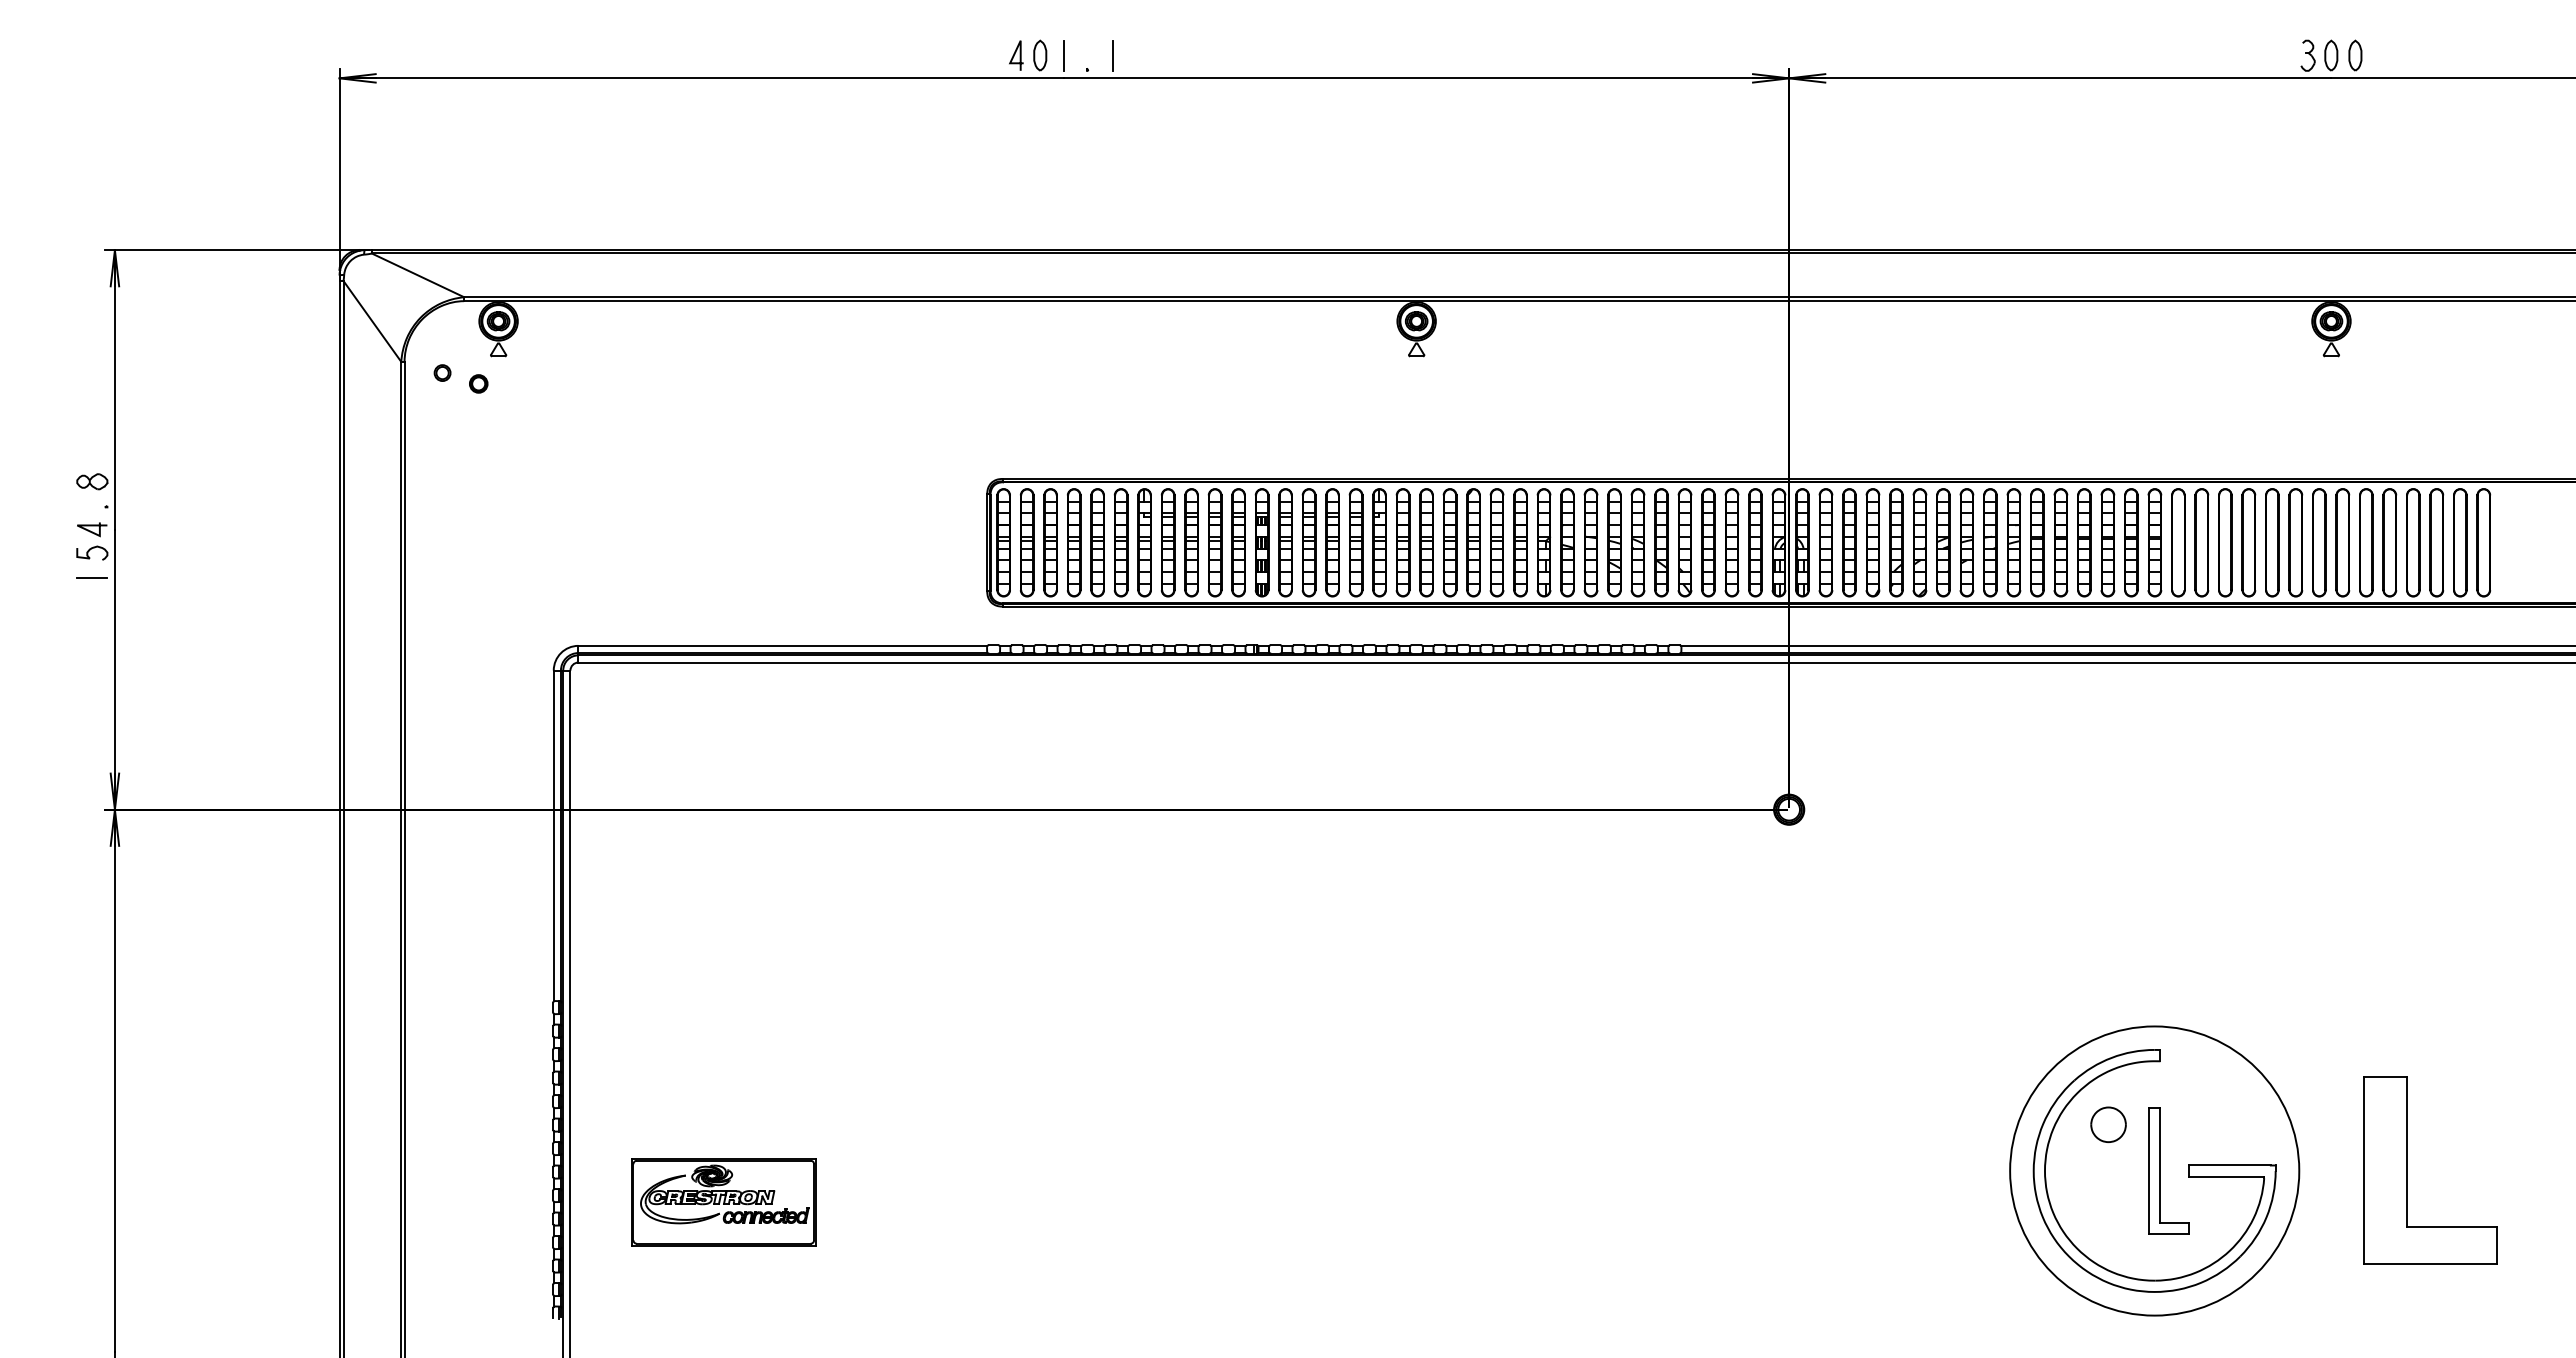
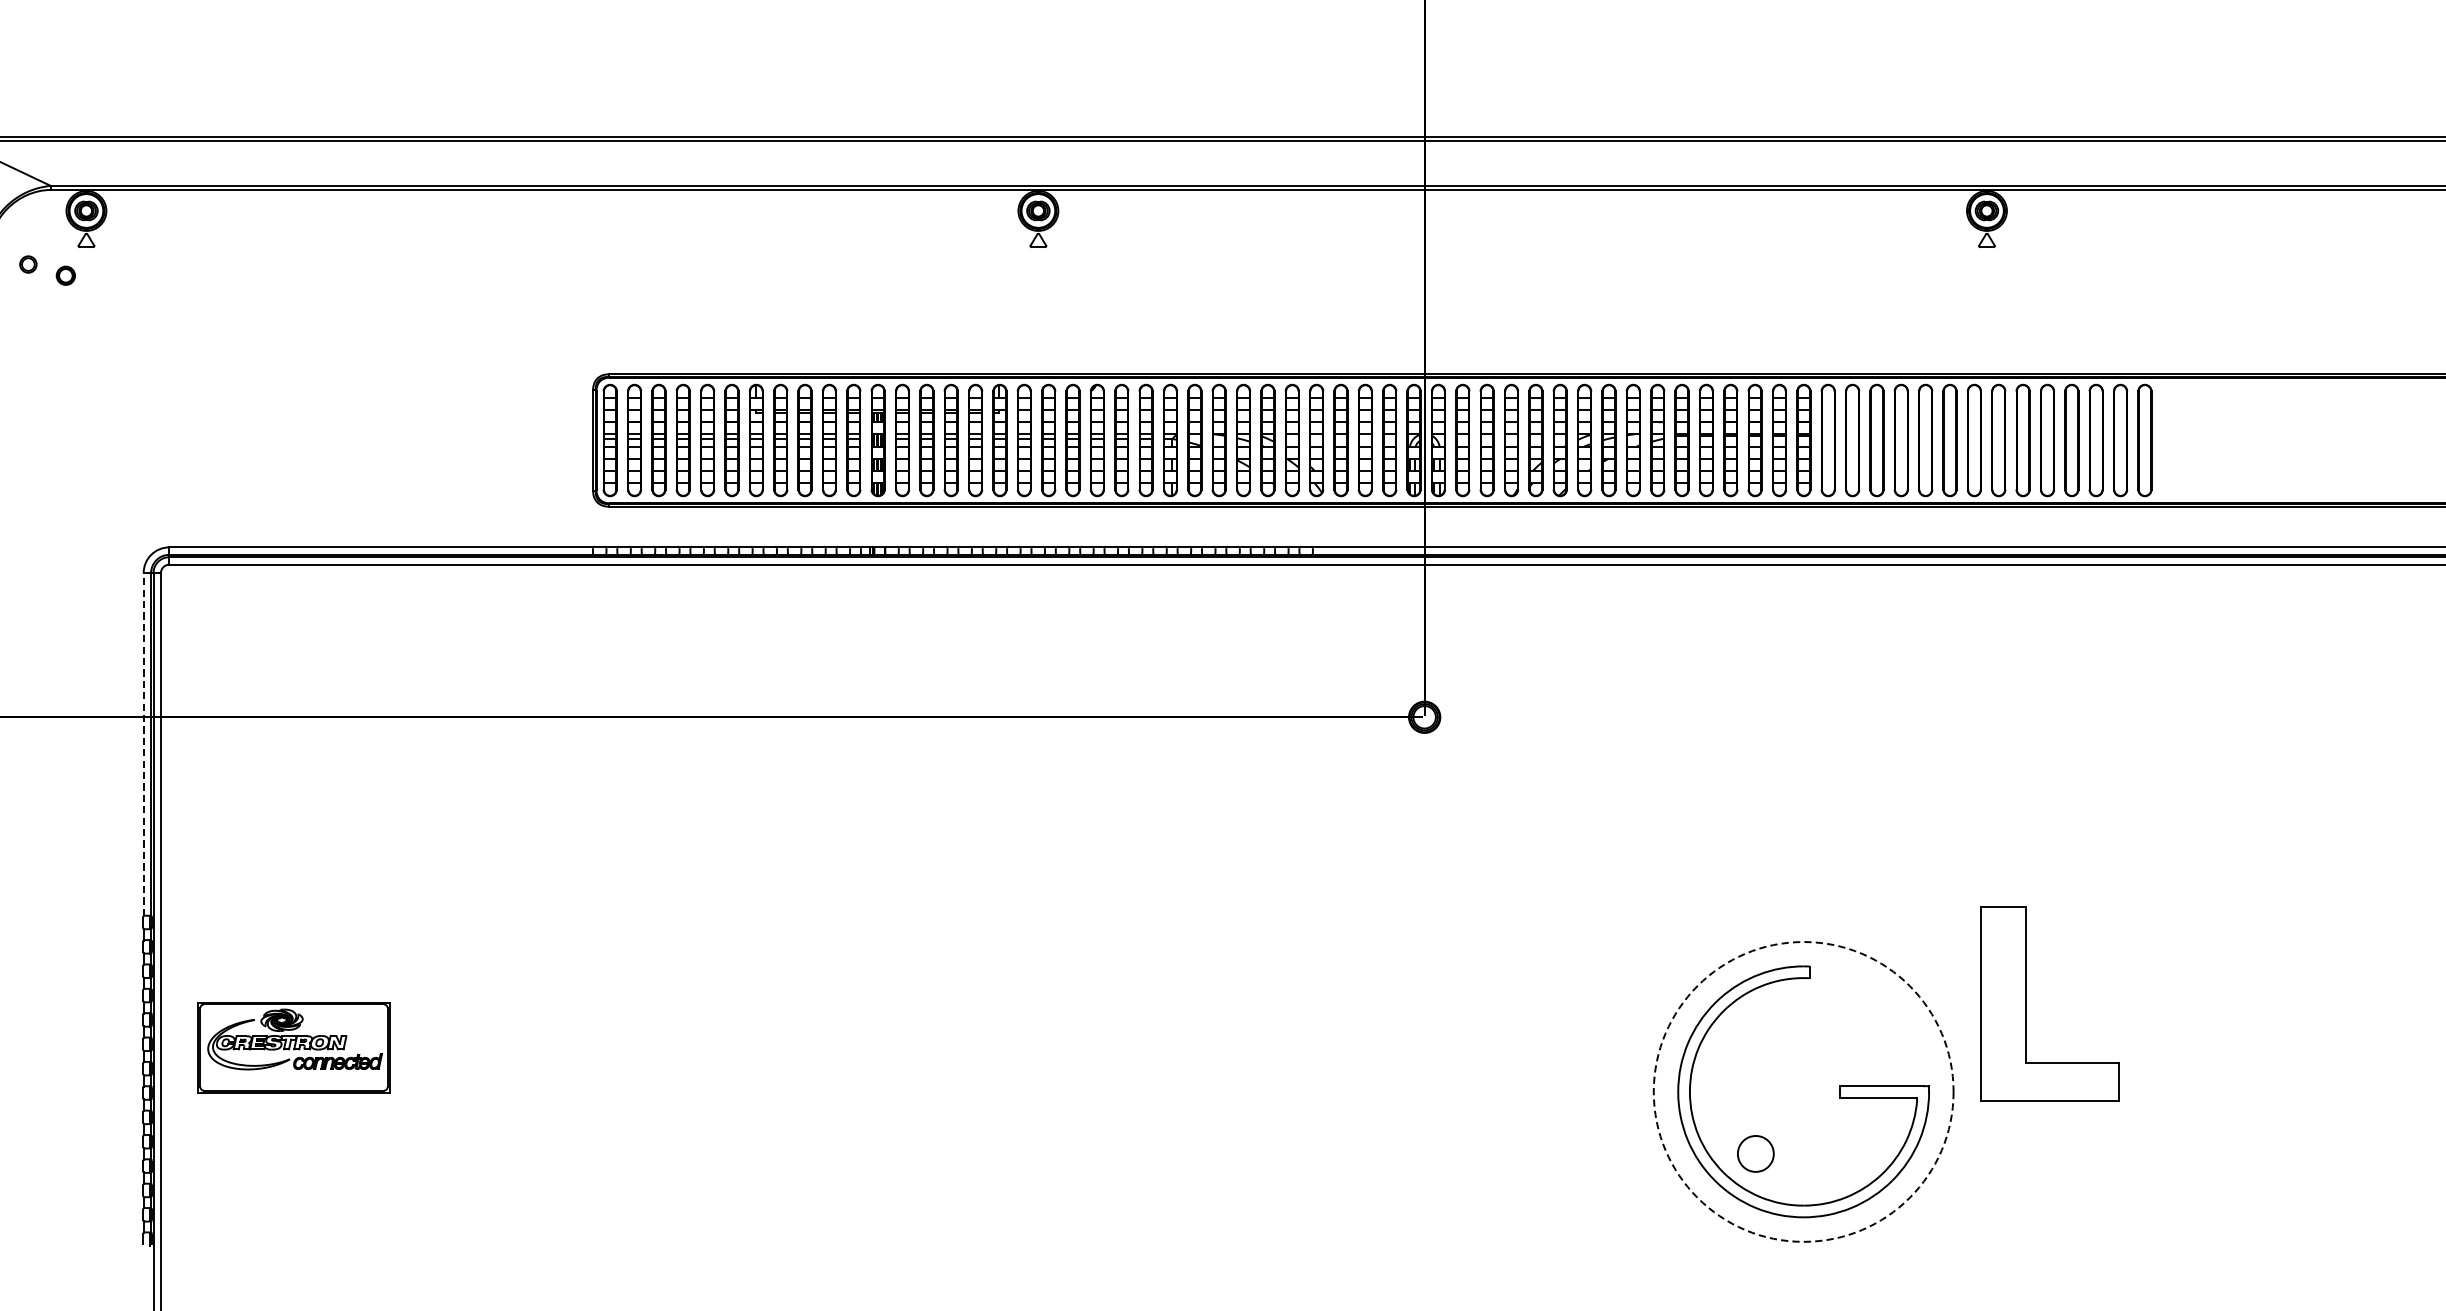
line: (553, 835) -> (143, 744), solid -> dashed
part: (2108, 1124) -> (1755, 1153), moved
circle: (2154, 1170) -> (1803, 1091), solid -> dashed
part: (2160, 1170) -> (1809, 1091), removed
part: (2407, 1170) -> (2026, 1004), moved
part: (723, 1202) -> (293, 1047), moved

